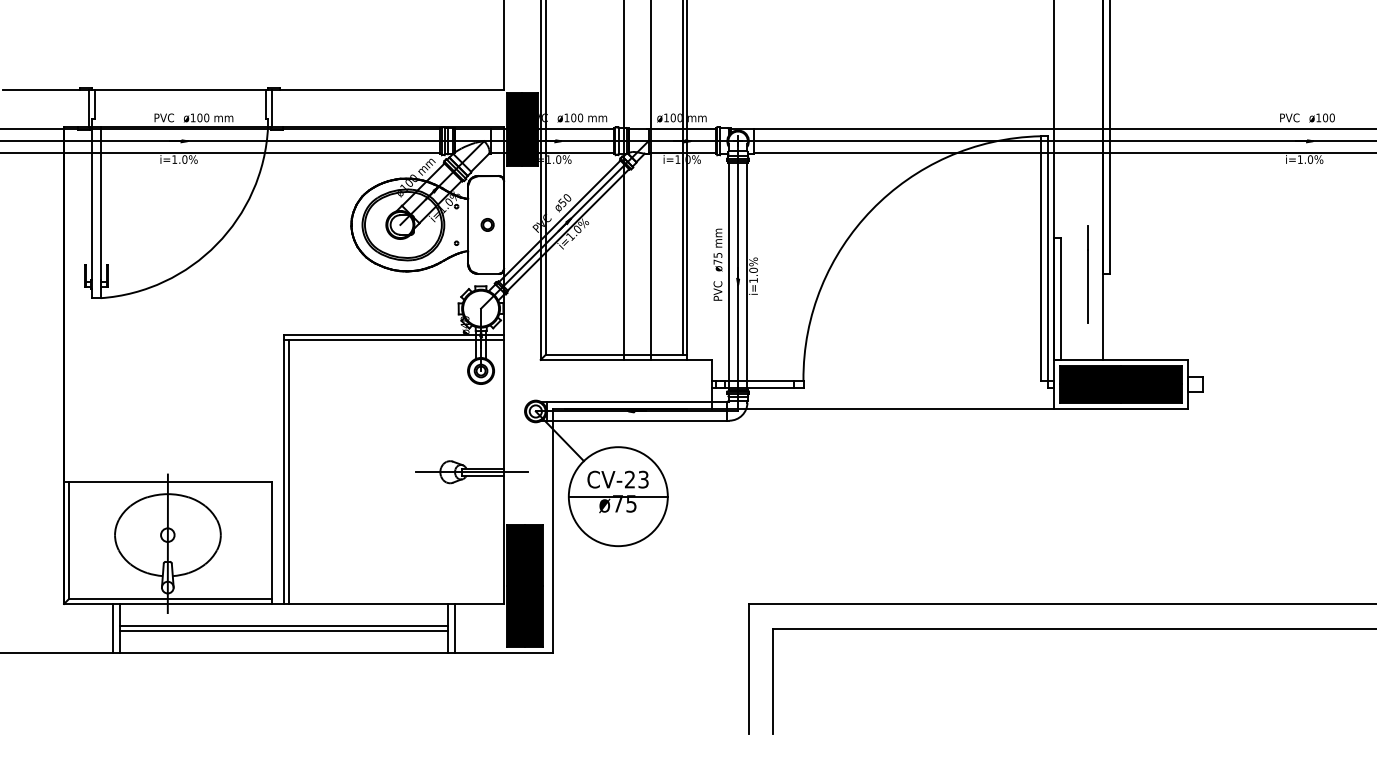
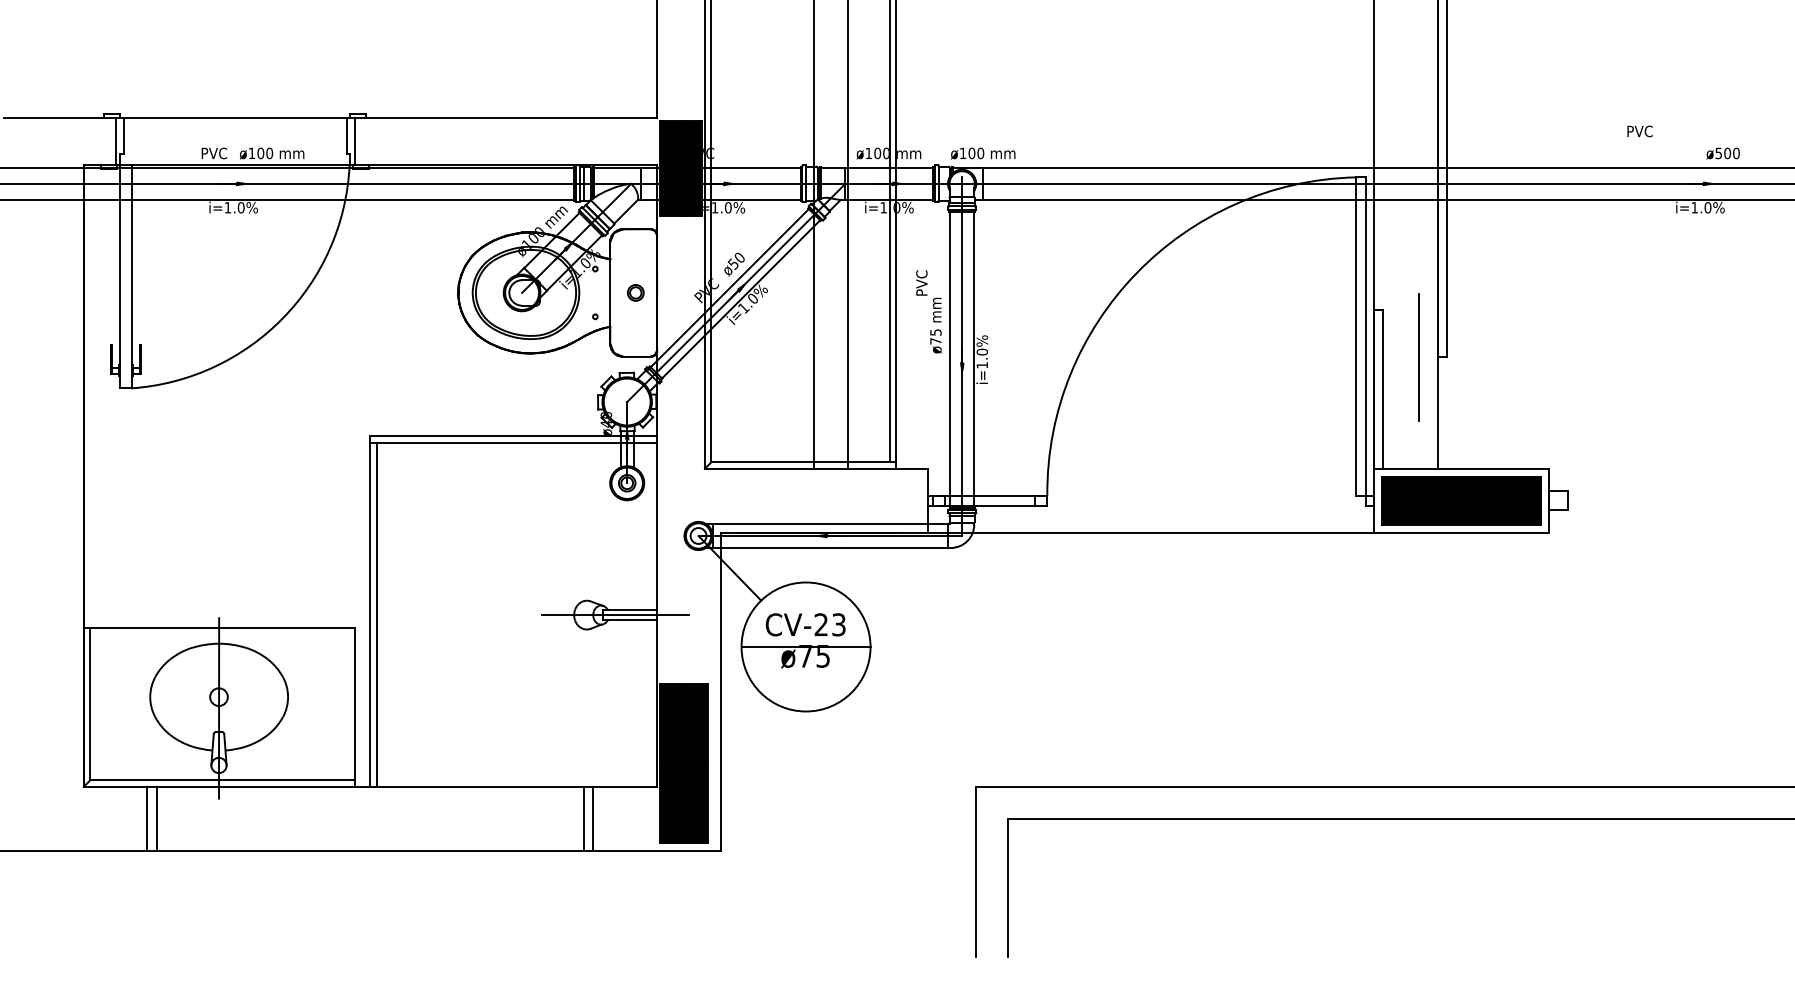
text: (582, 117) -> (983, 153), moved
text: (1289, 117) -> (1639, 131), moved
text: (1318, 117) -> (1718, 153), ø100 -> ø500
text: (717, 290) -> (921, 282), moved
line: (284, 626) -> (370, 816), removed
line: (284, 631) -> (370, 822), removed

